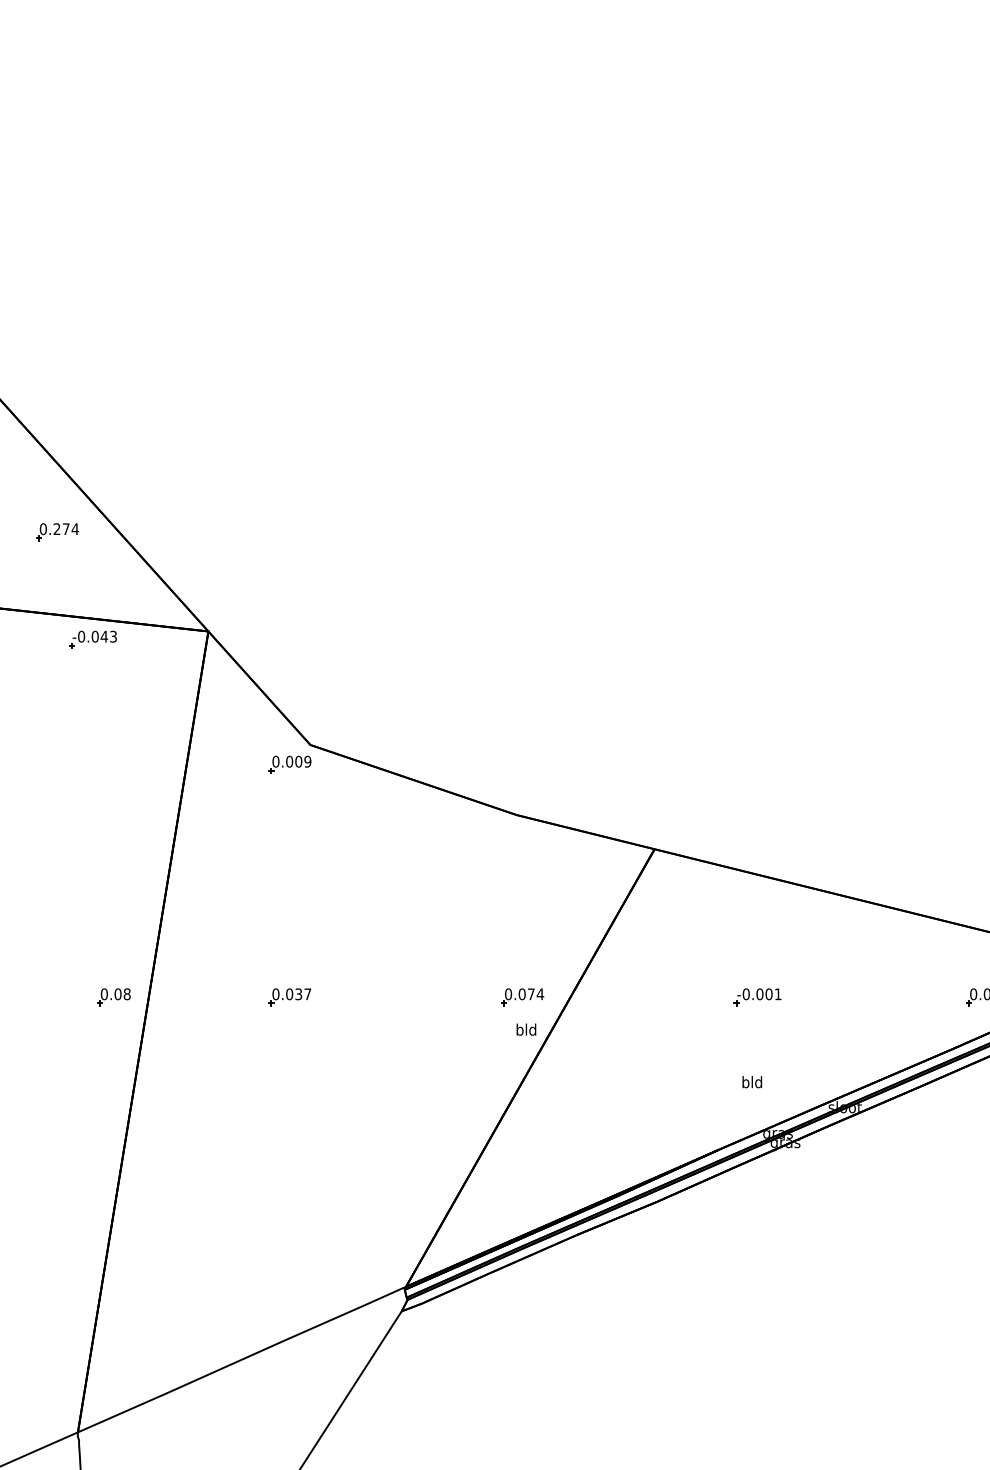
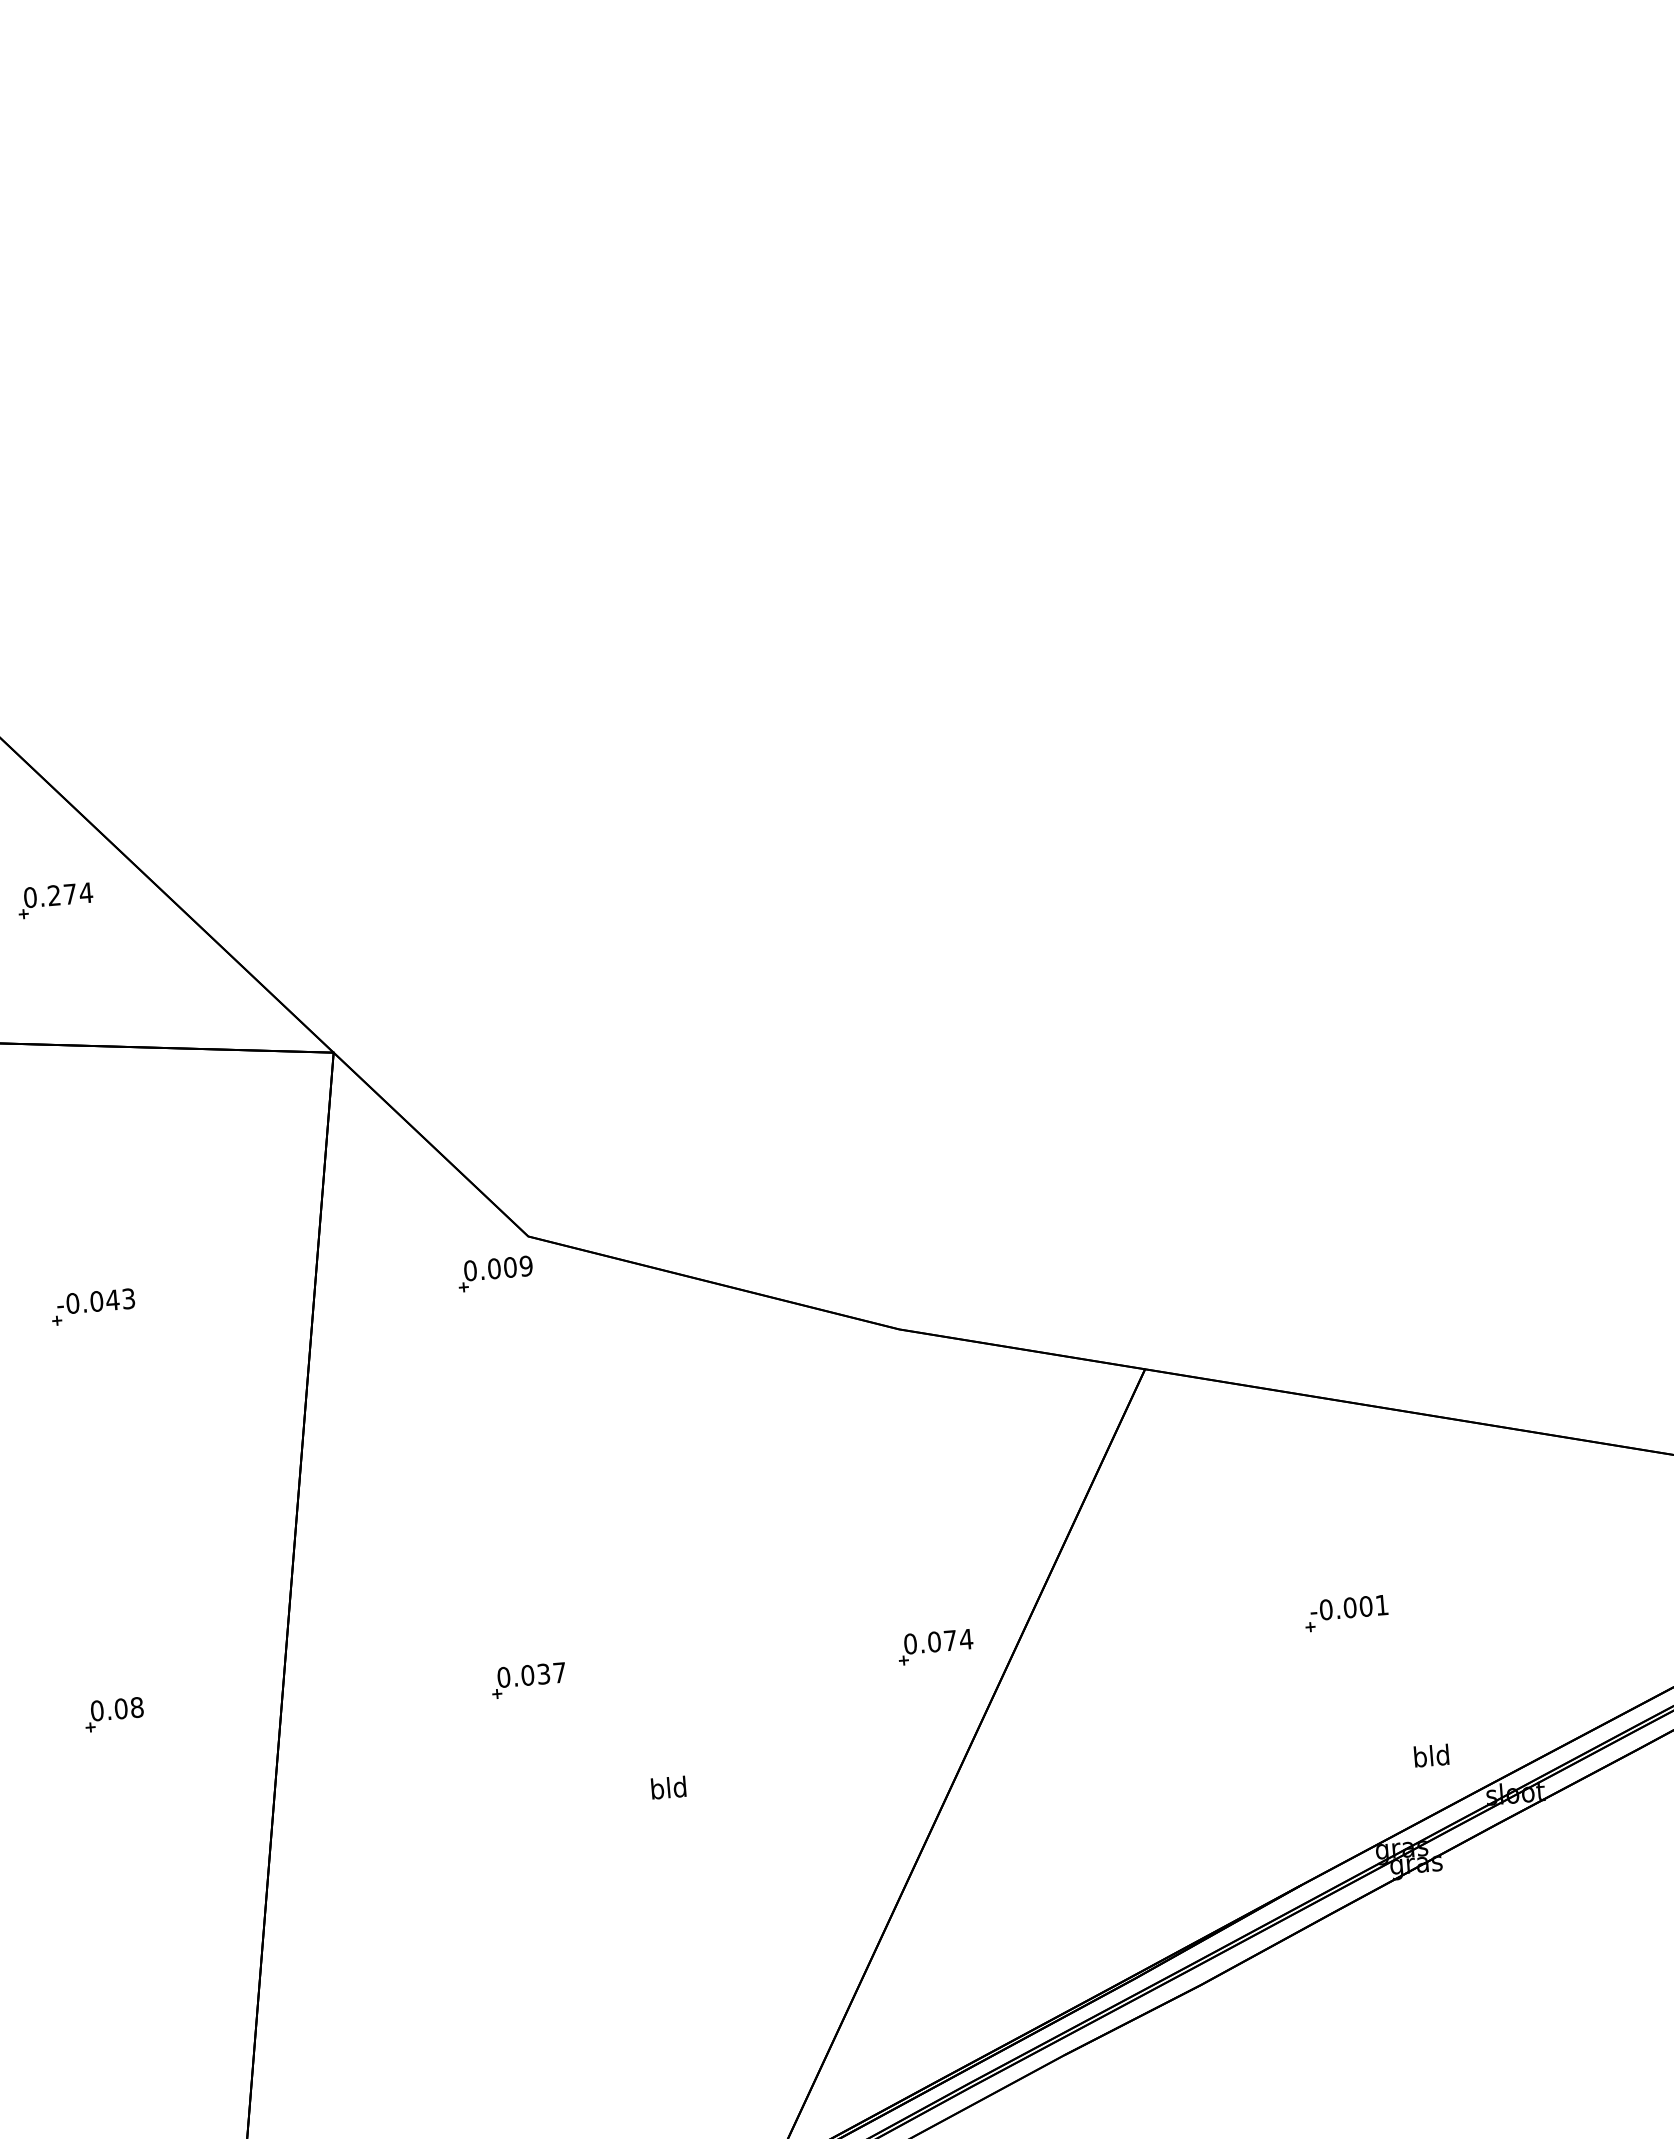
part: (92, 639) -> (92, 1306), moved
part: (113, 997) -> (113, 1715), moved
text: (526, 1029) -> (668, 1787), moved
text: (752, 1082) -> (1432, 1756), moved

